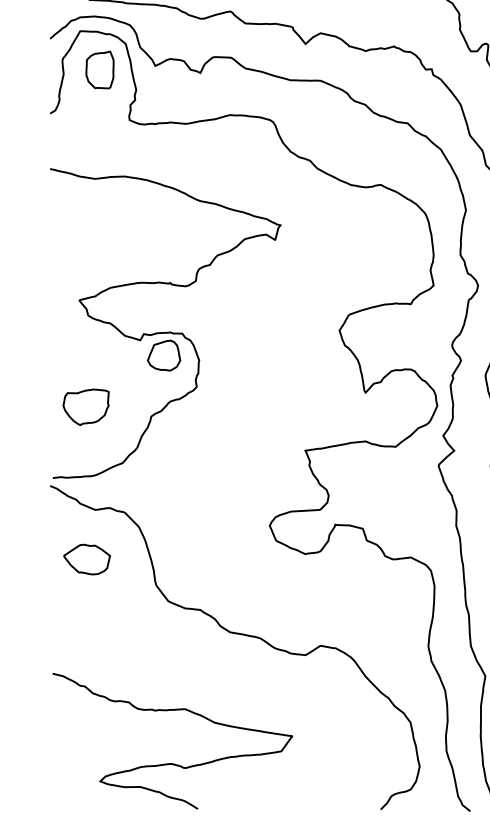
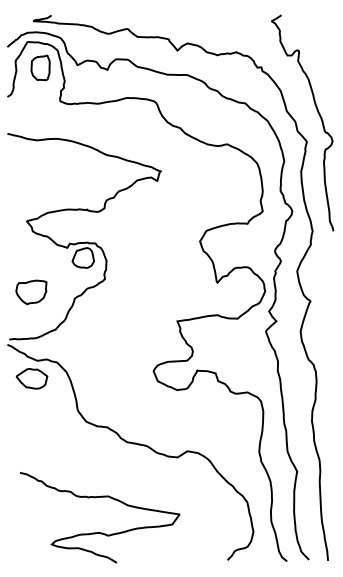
part: (86, 559) -> (31, 378), moved
curve: (173, 763) -> (100, 532), moved

